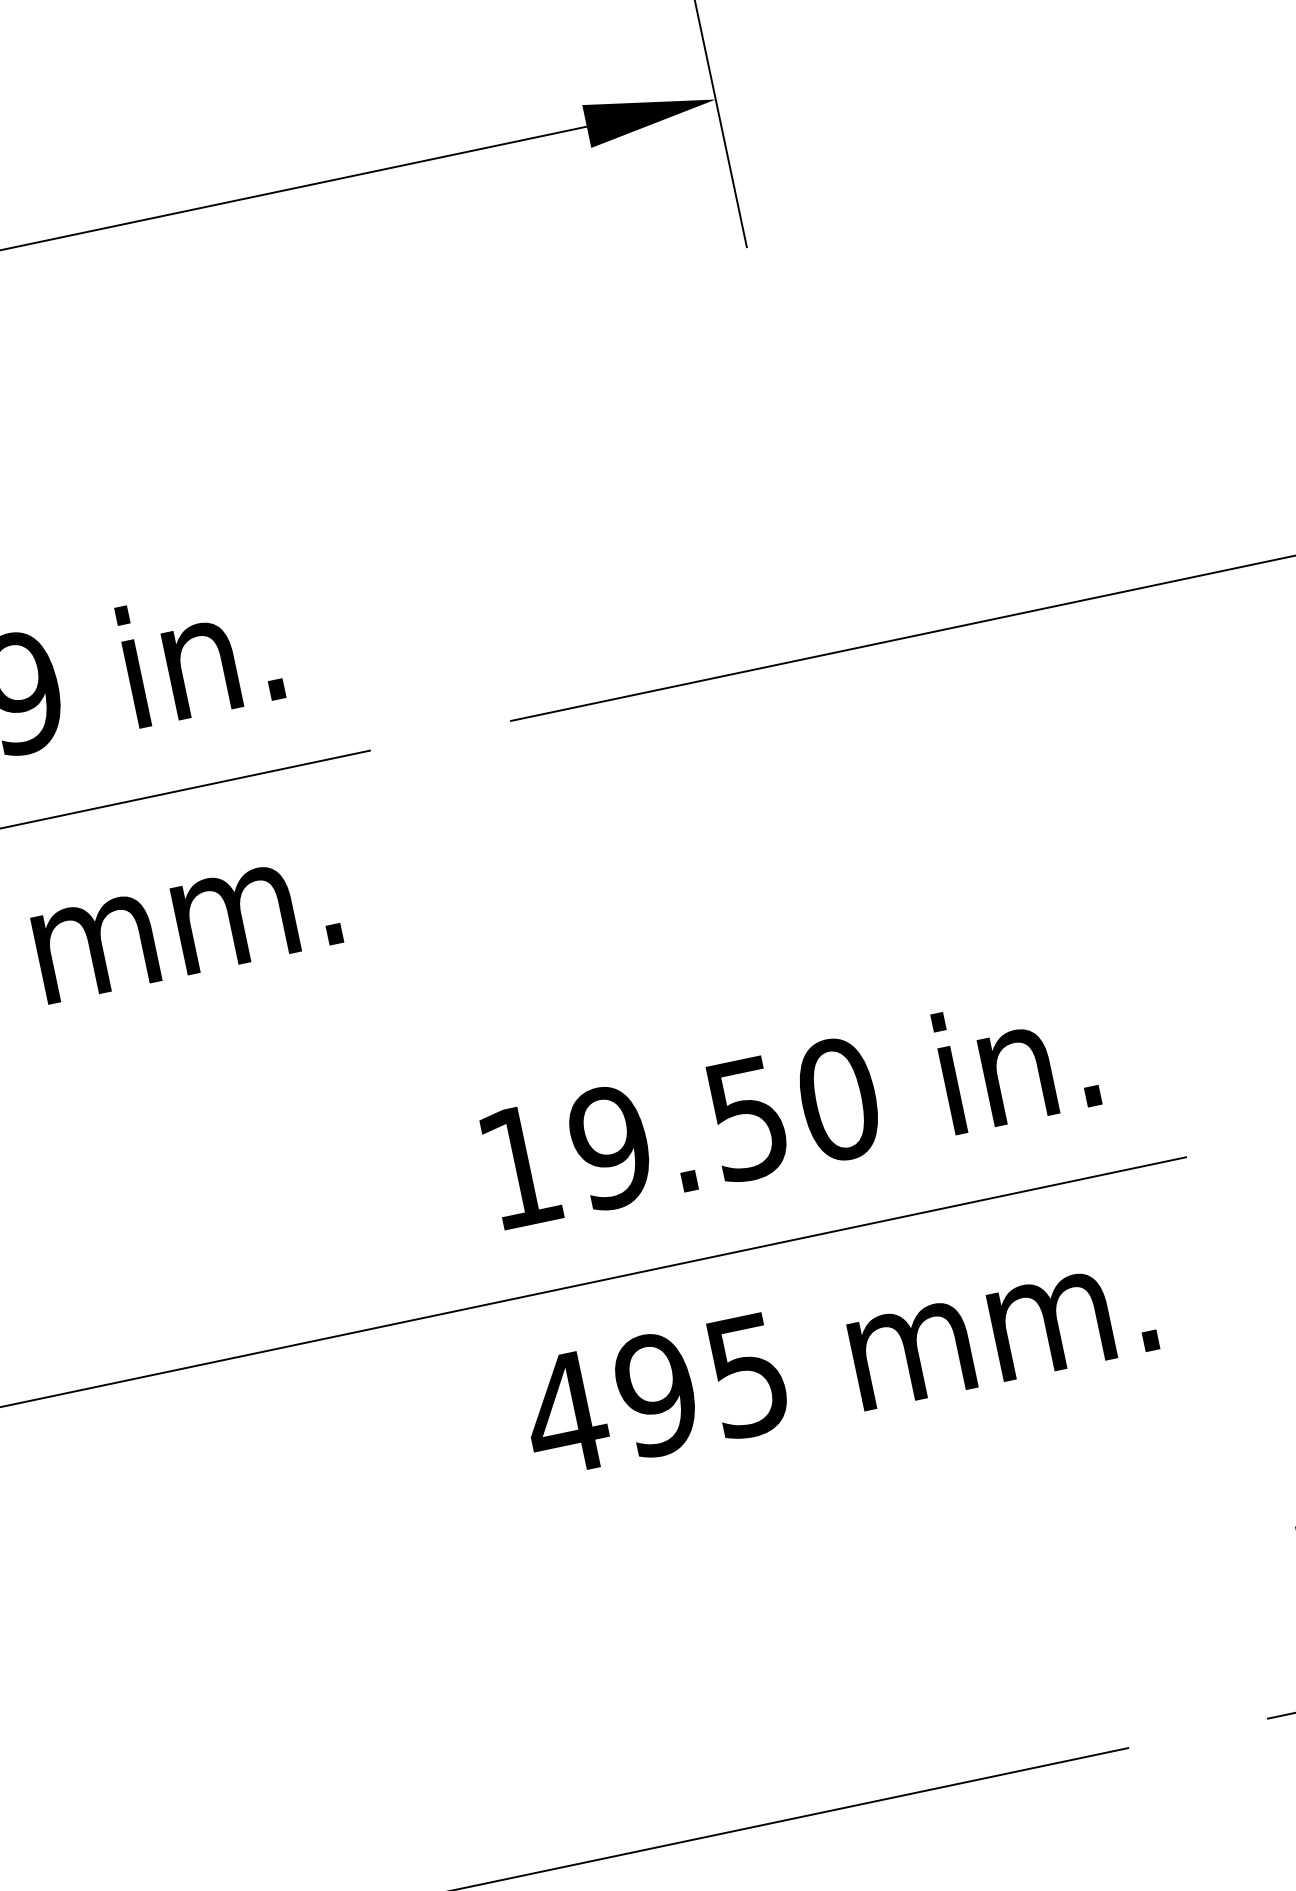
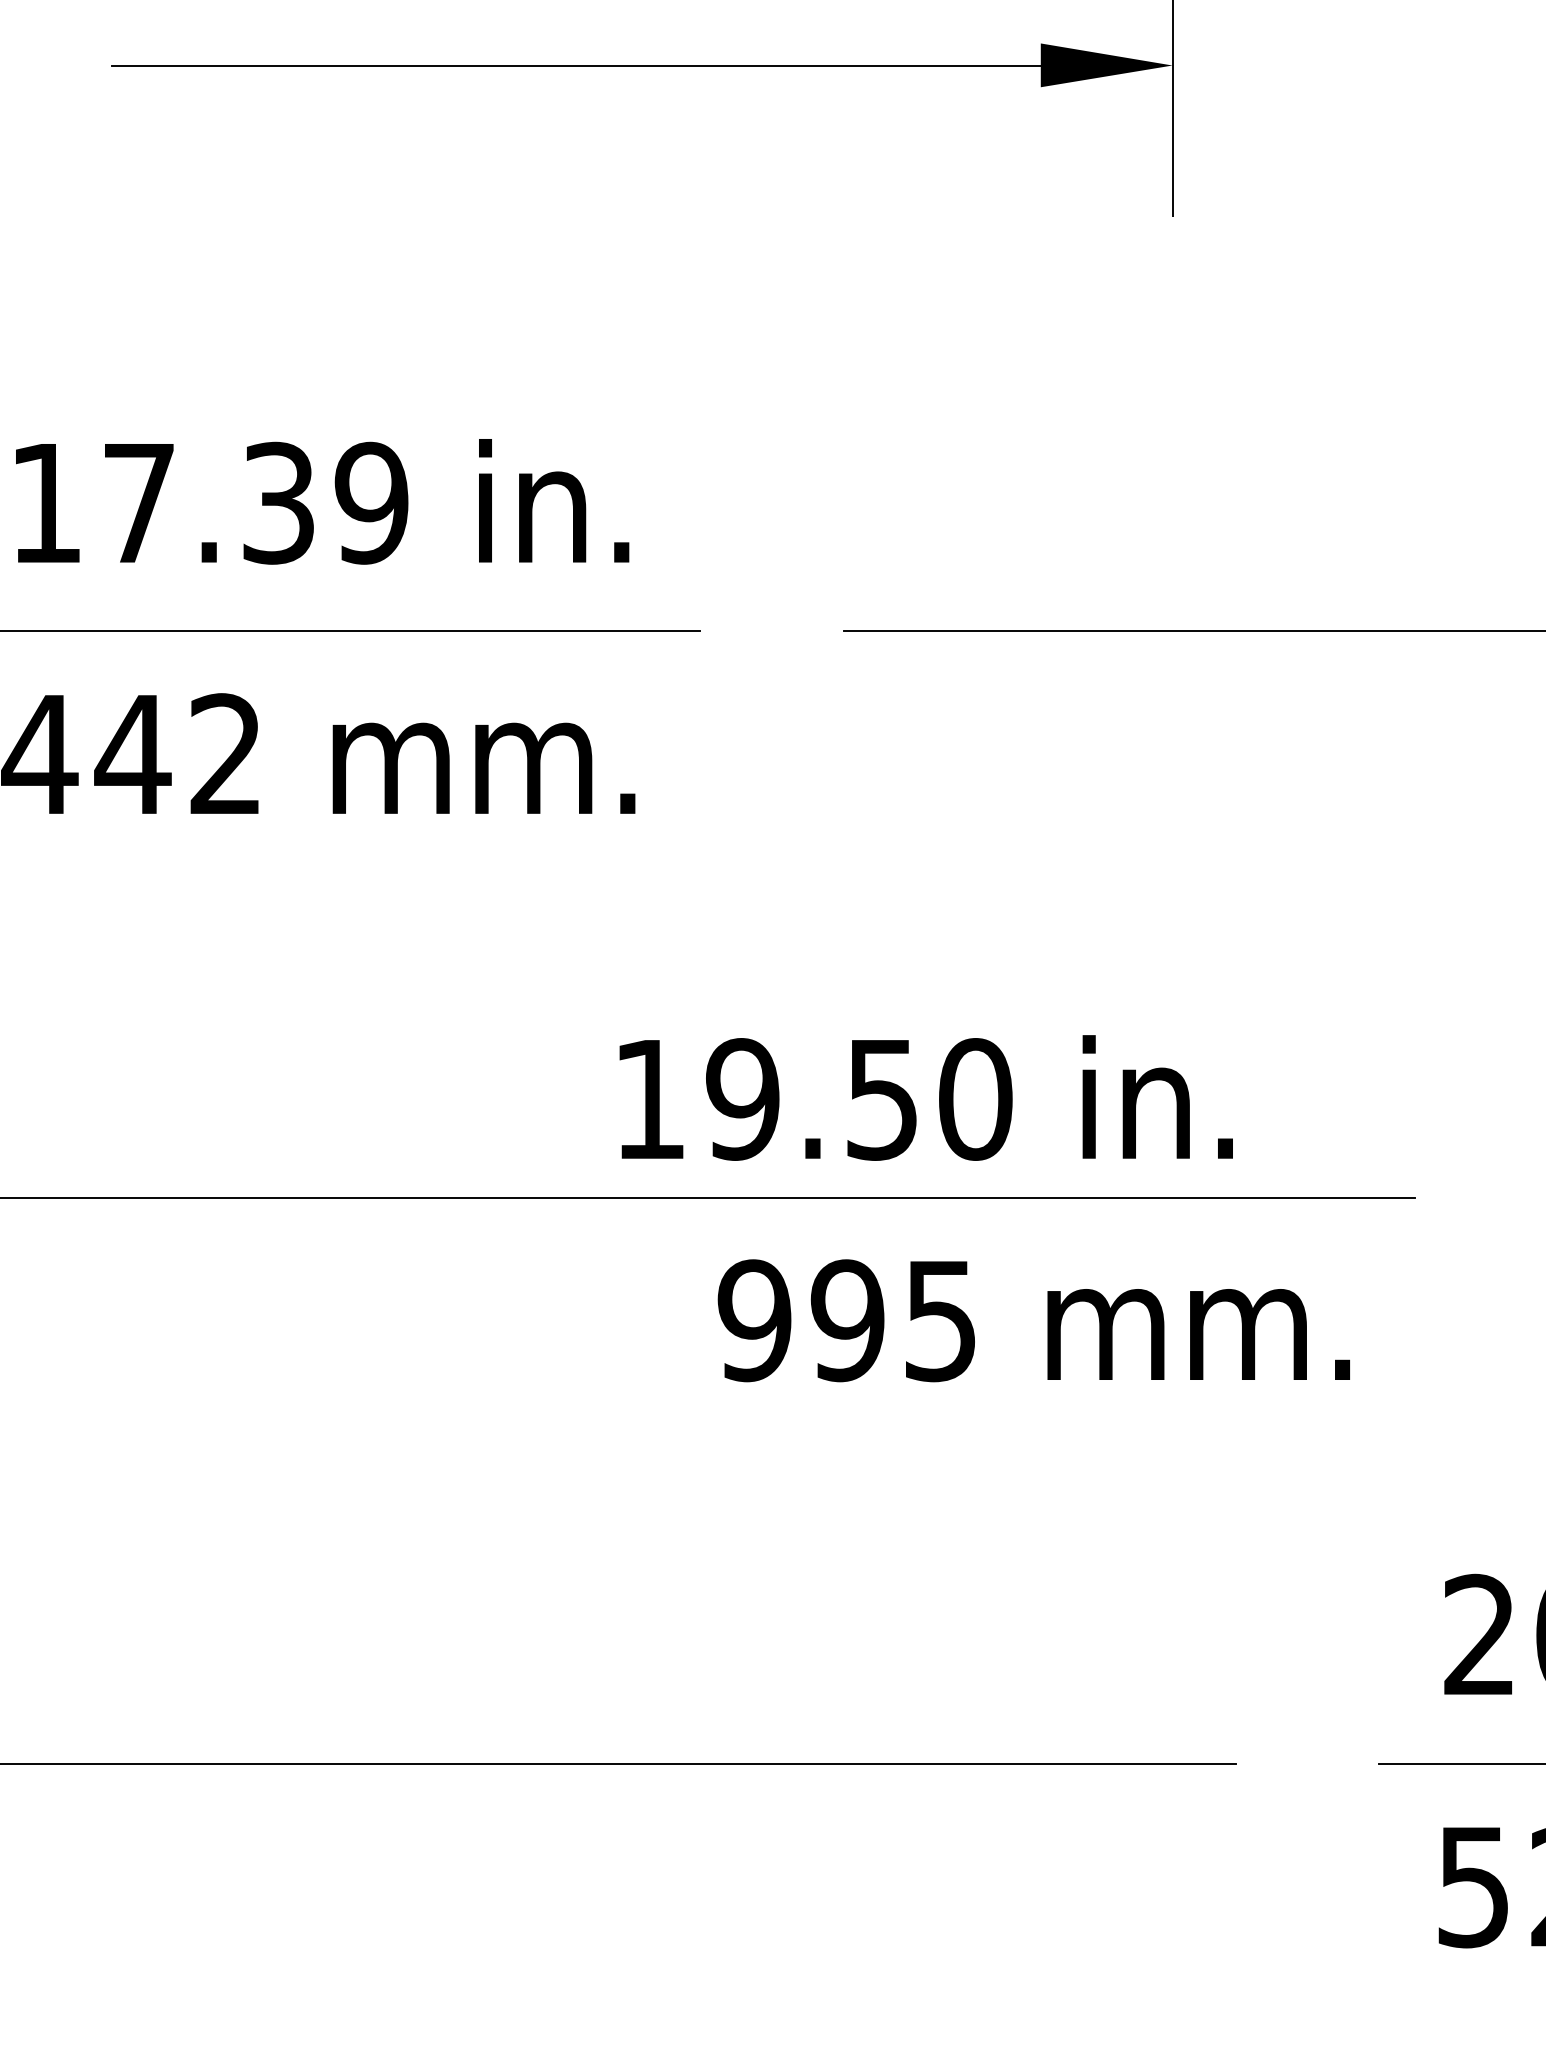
text: (789, 1108) -> (925, 1097), moved
text: (565, 1413) -> (754, 1320), 495 -> 995

